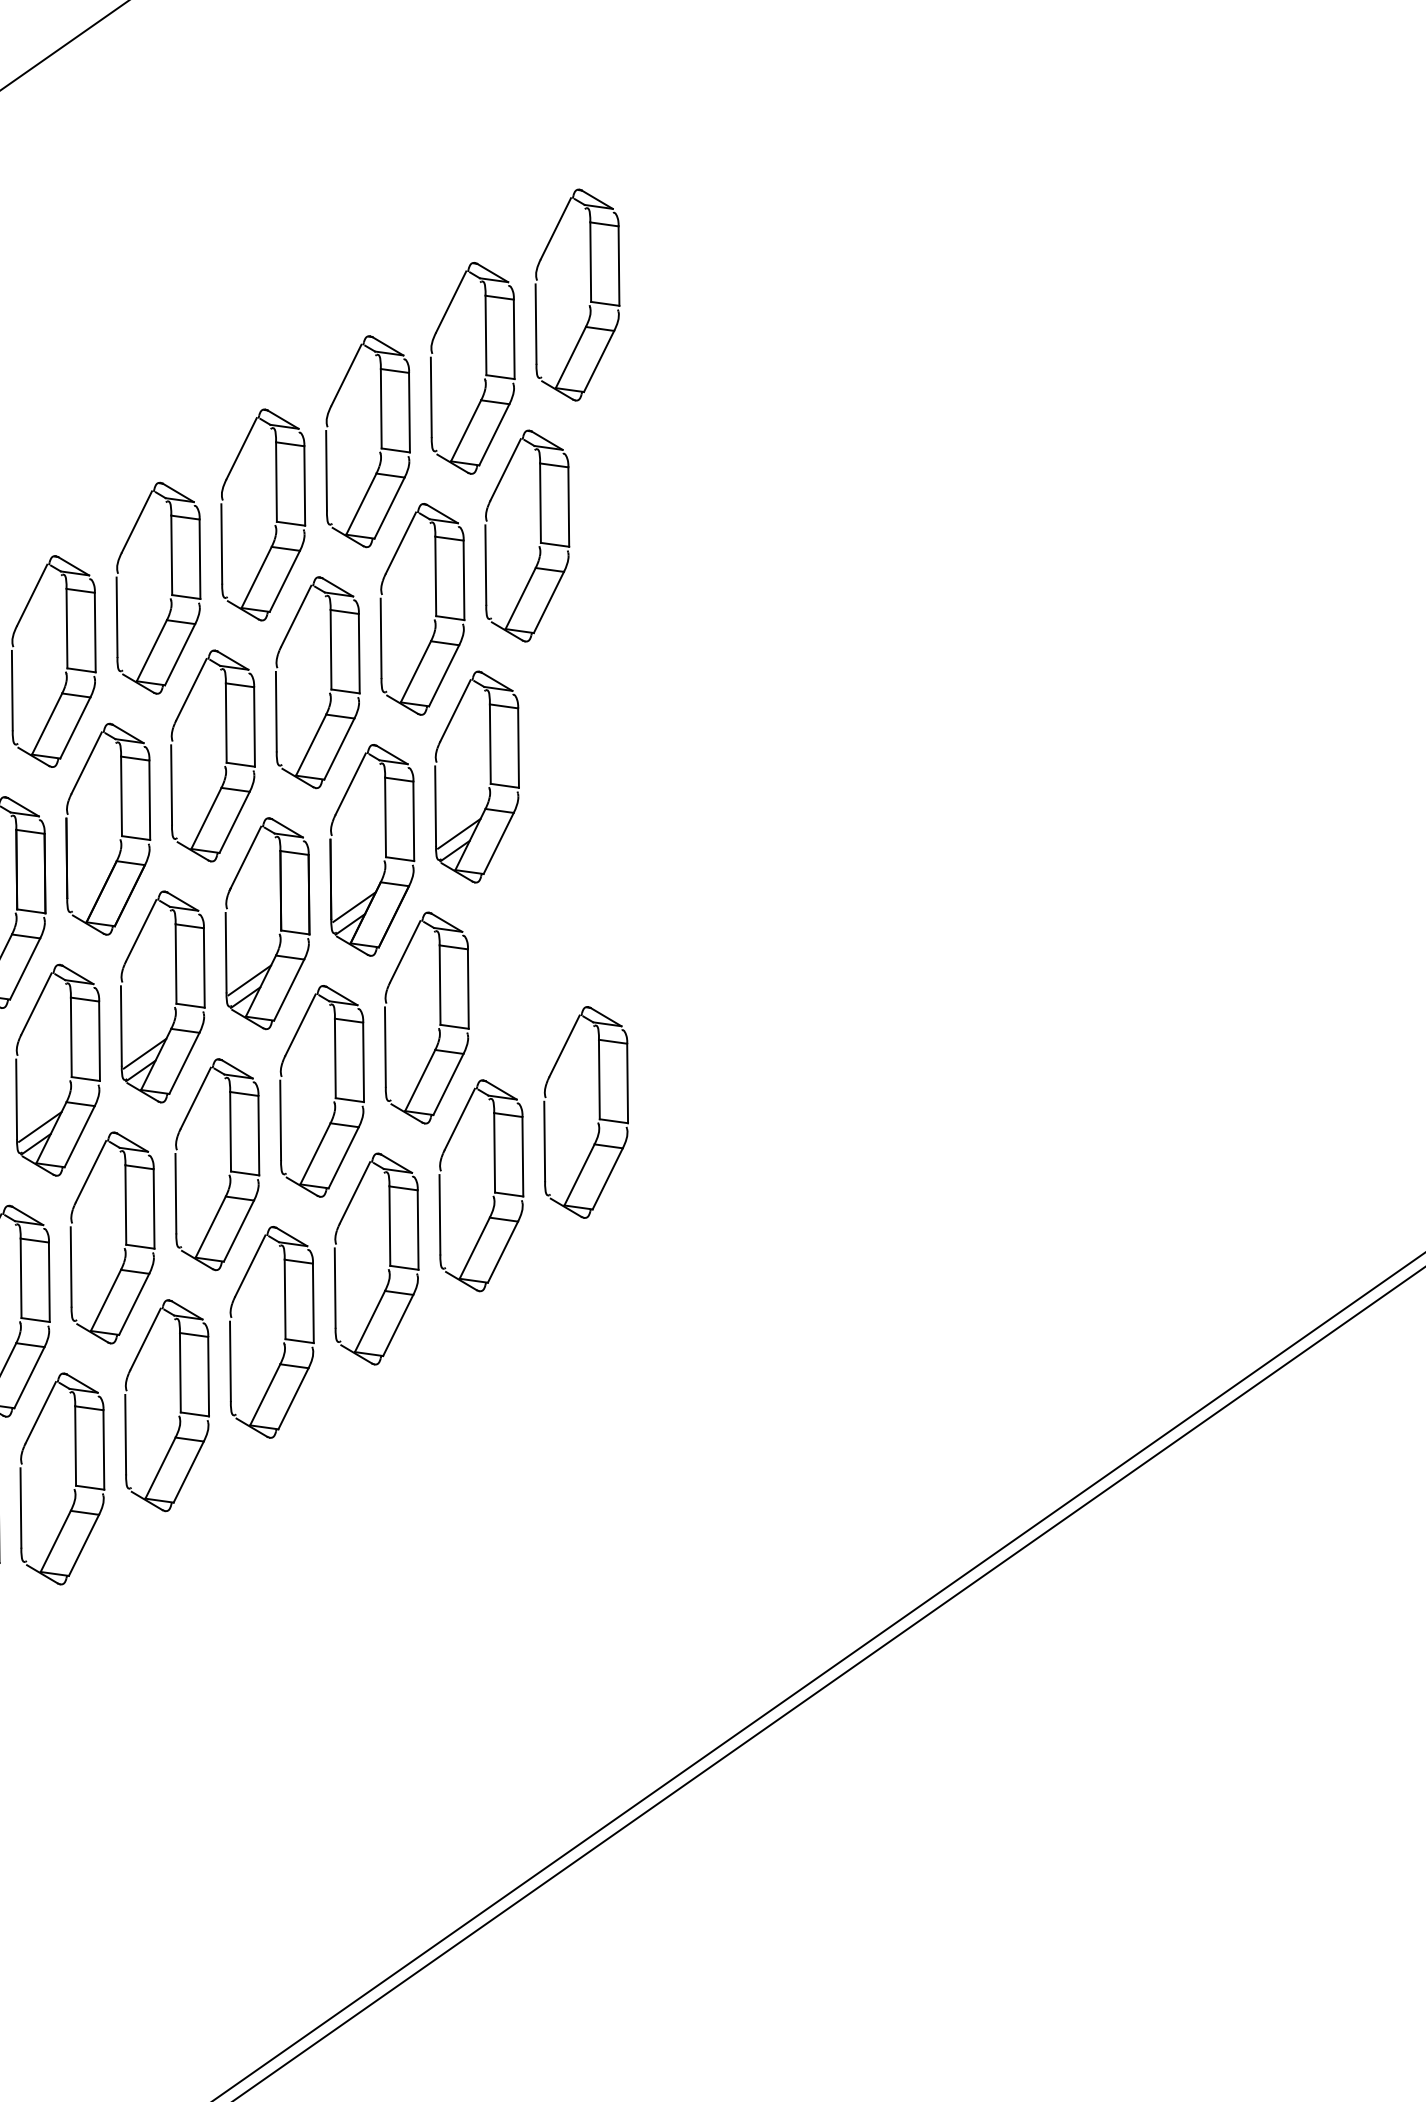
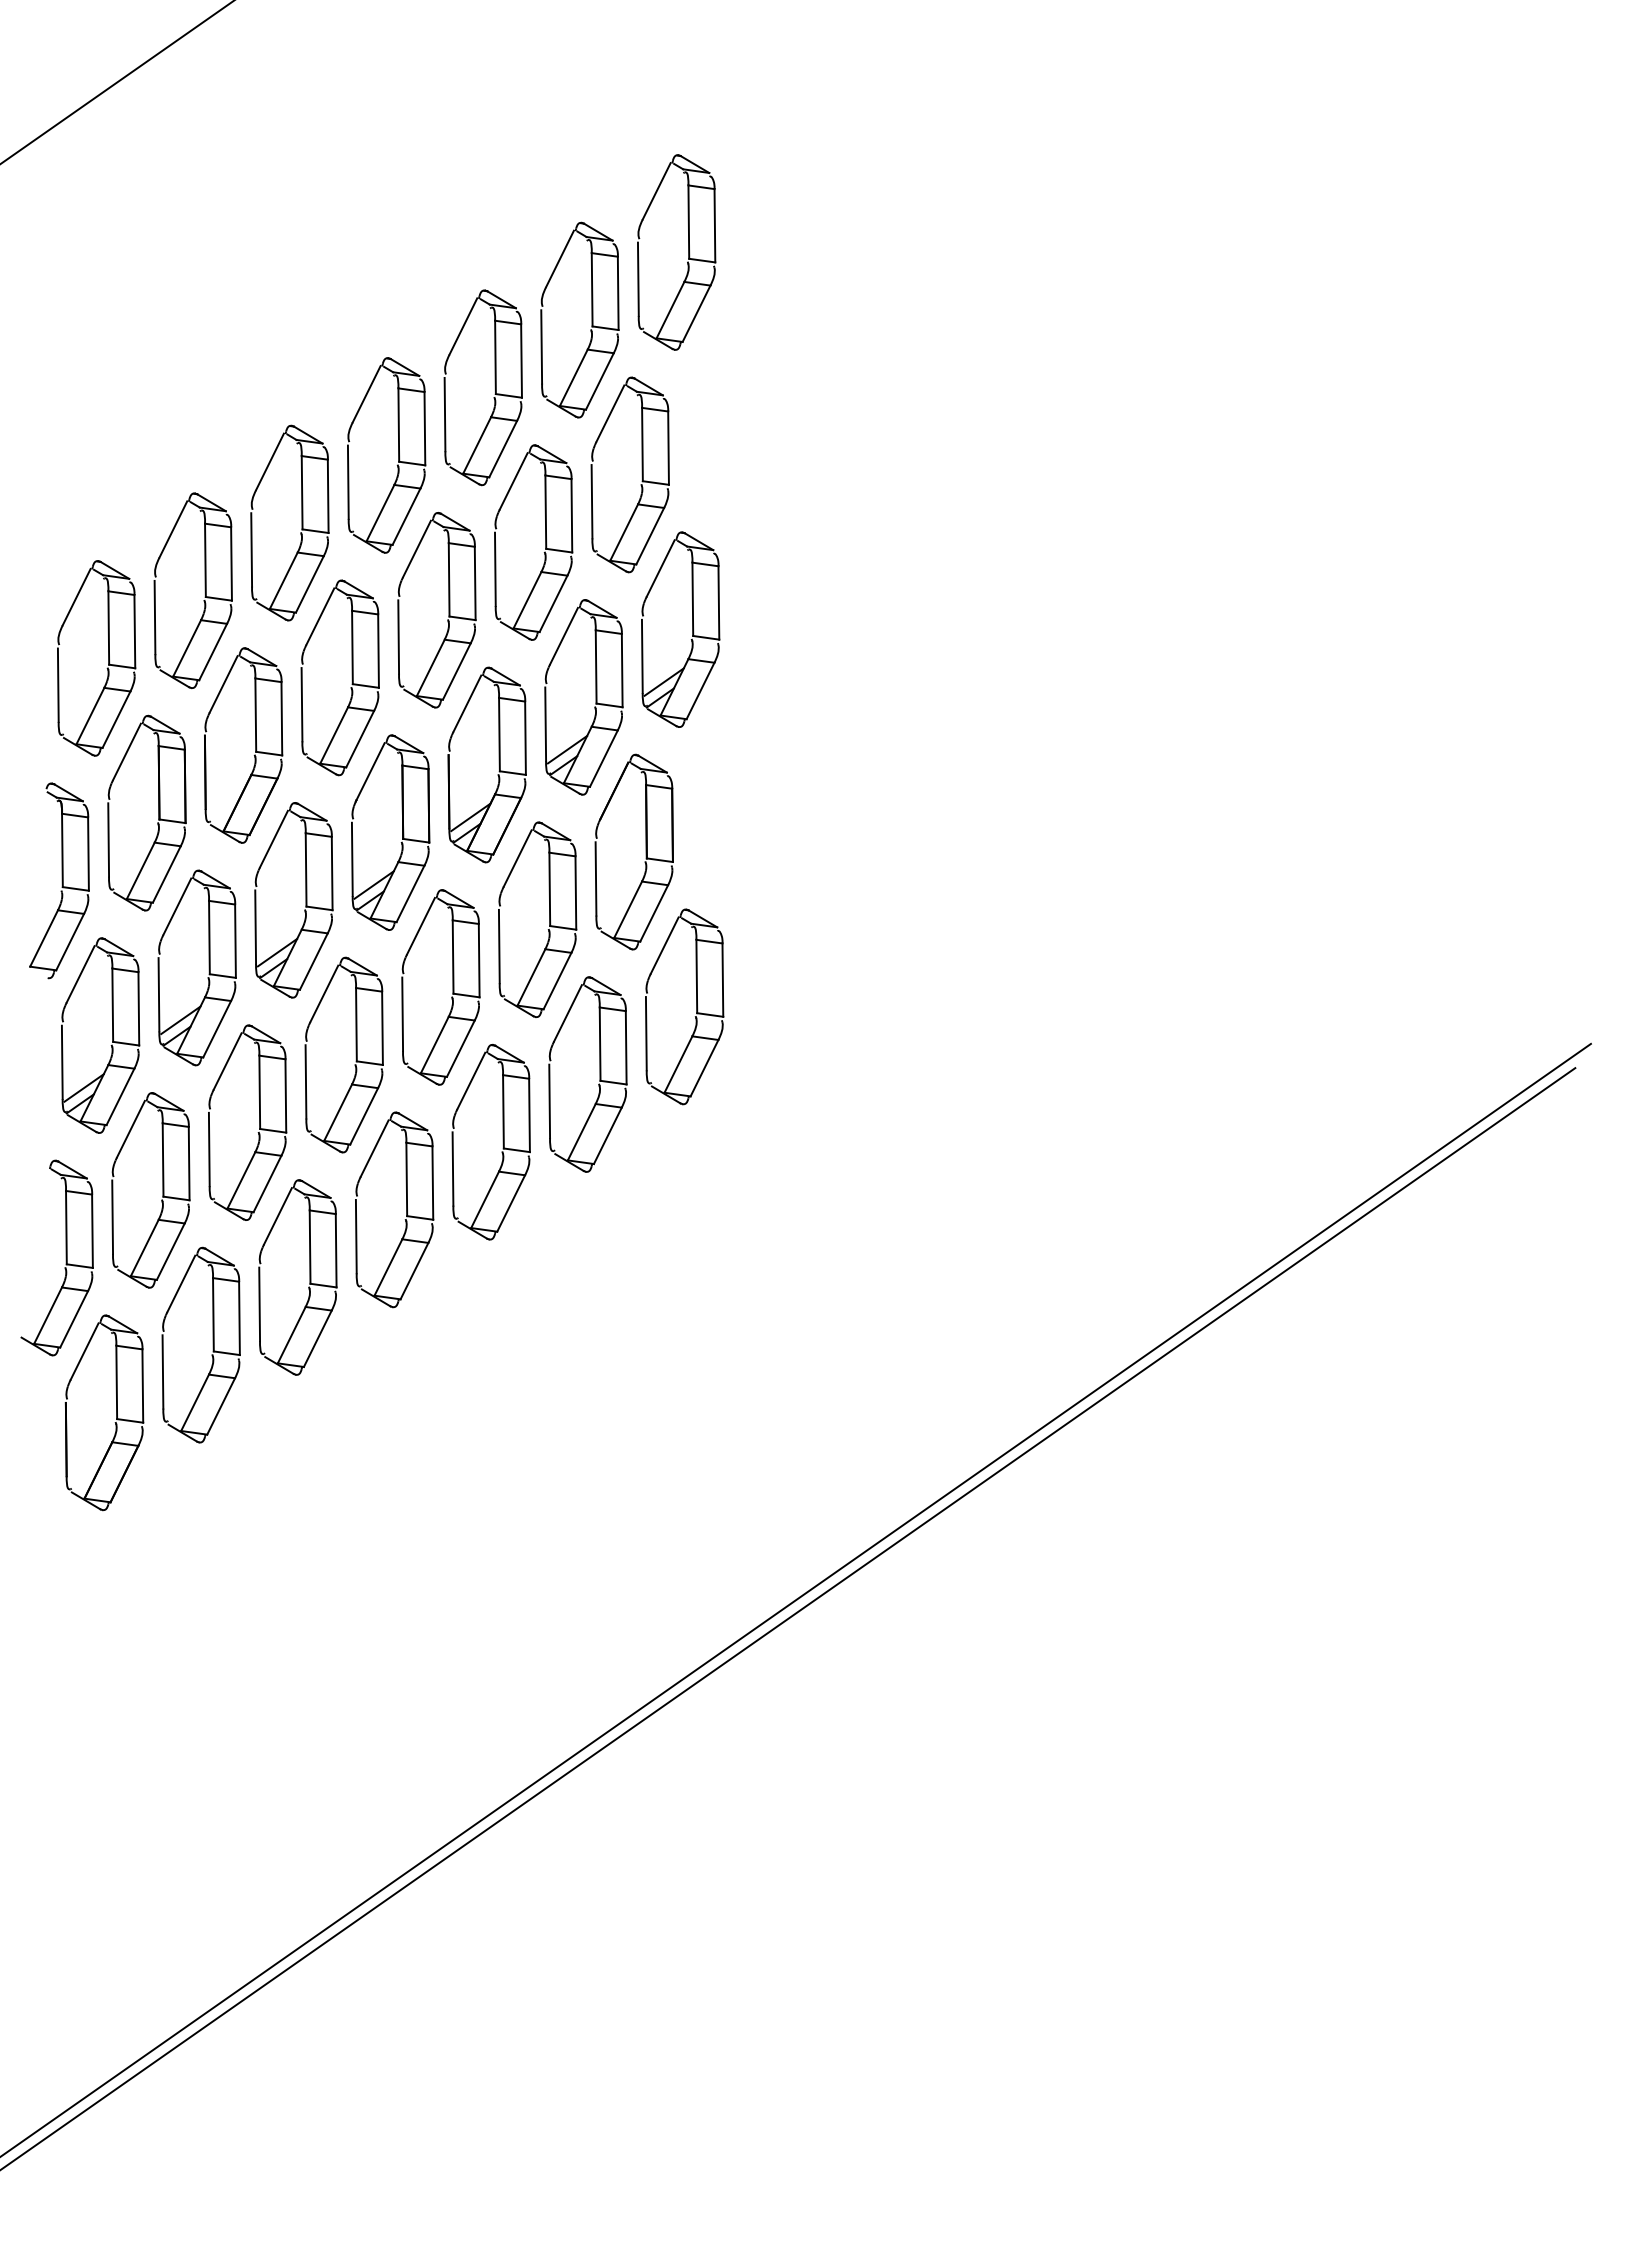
part: (594, 703) -> (692, 629), added
part: (543, 944) -> (645, 851), added

